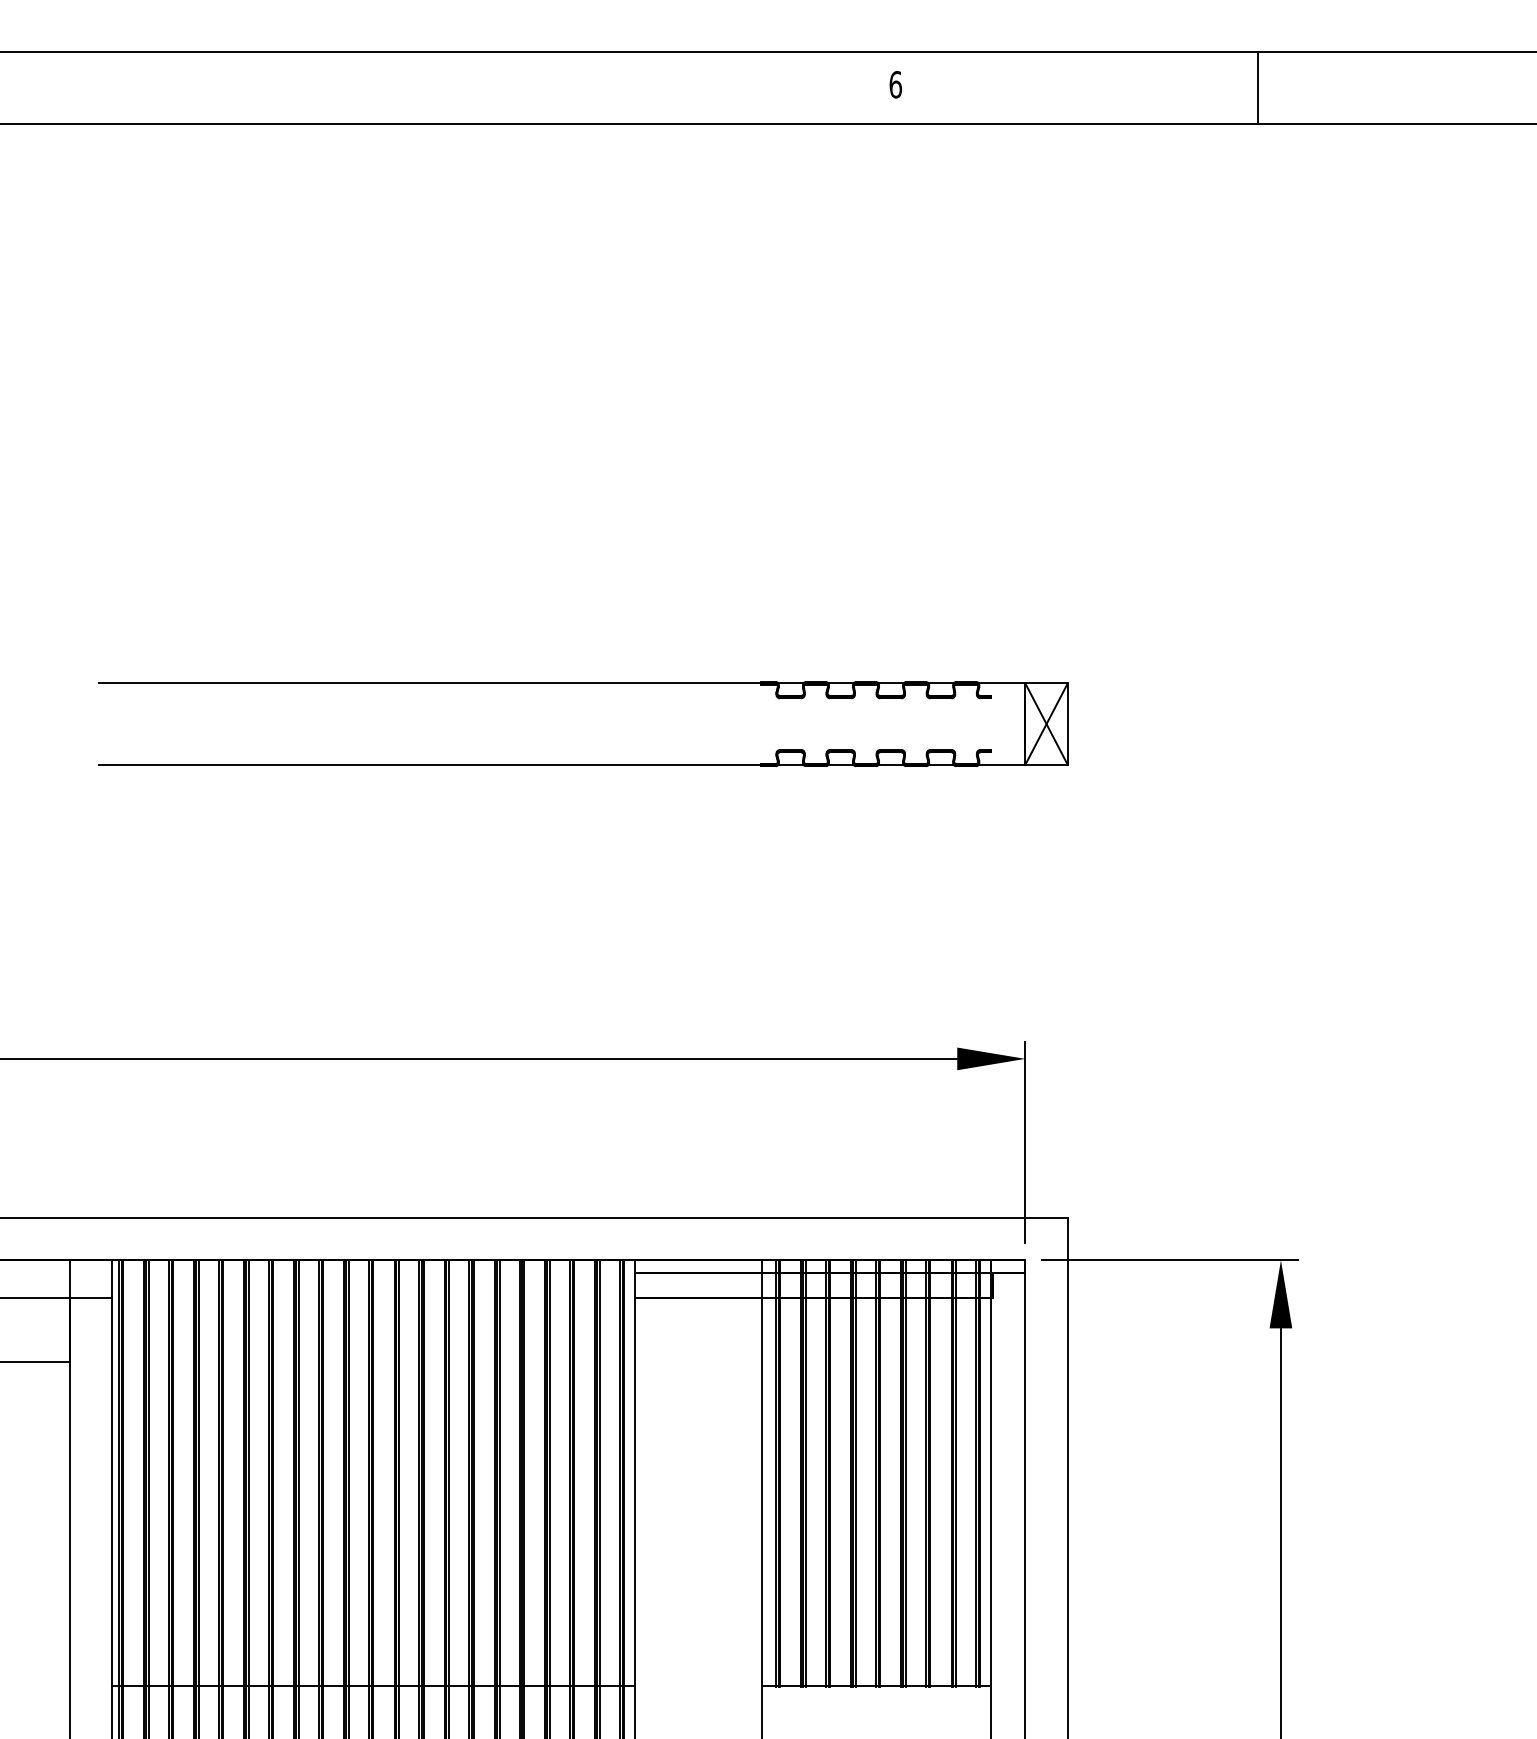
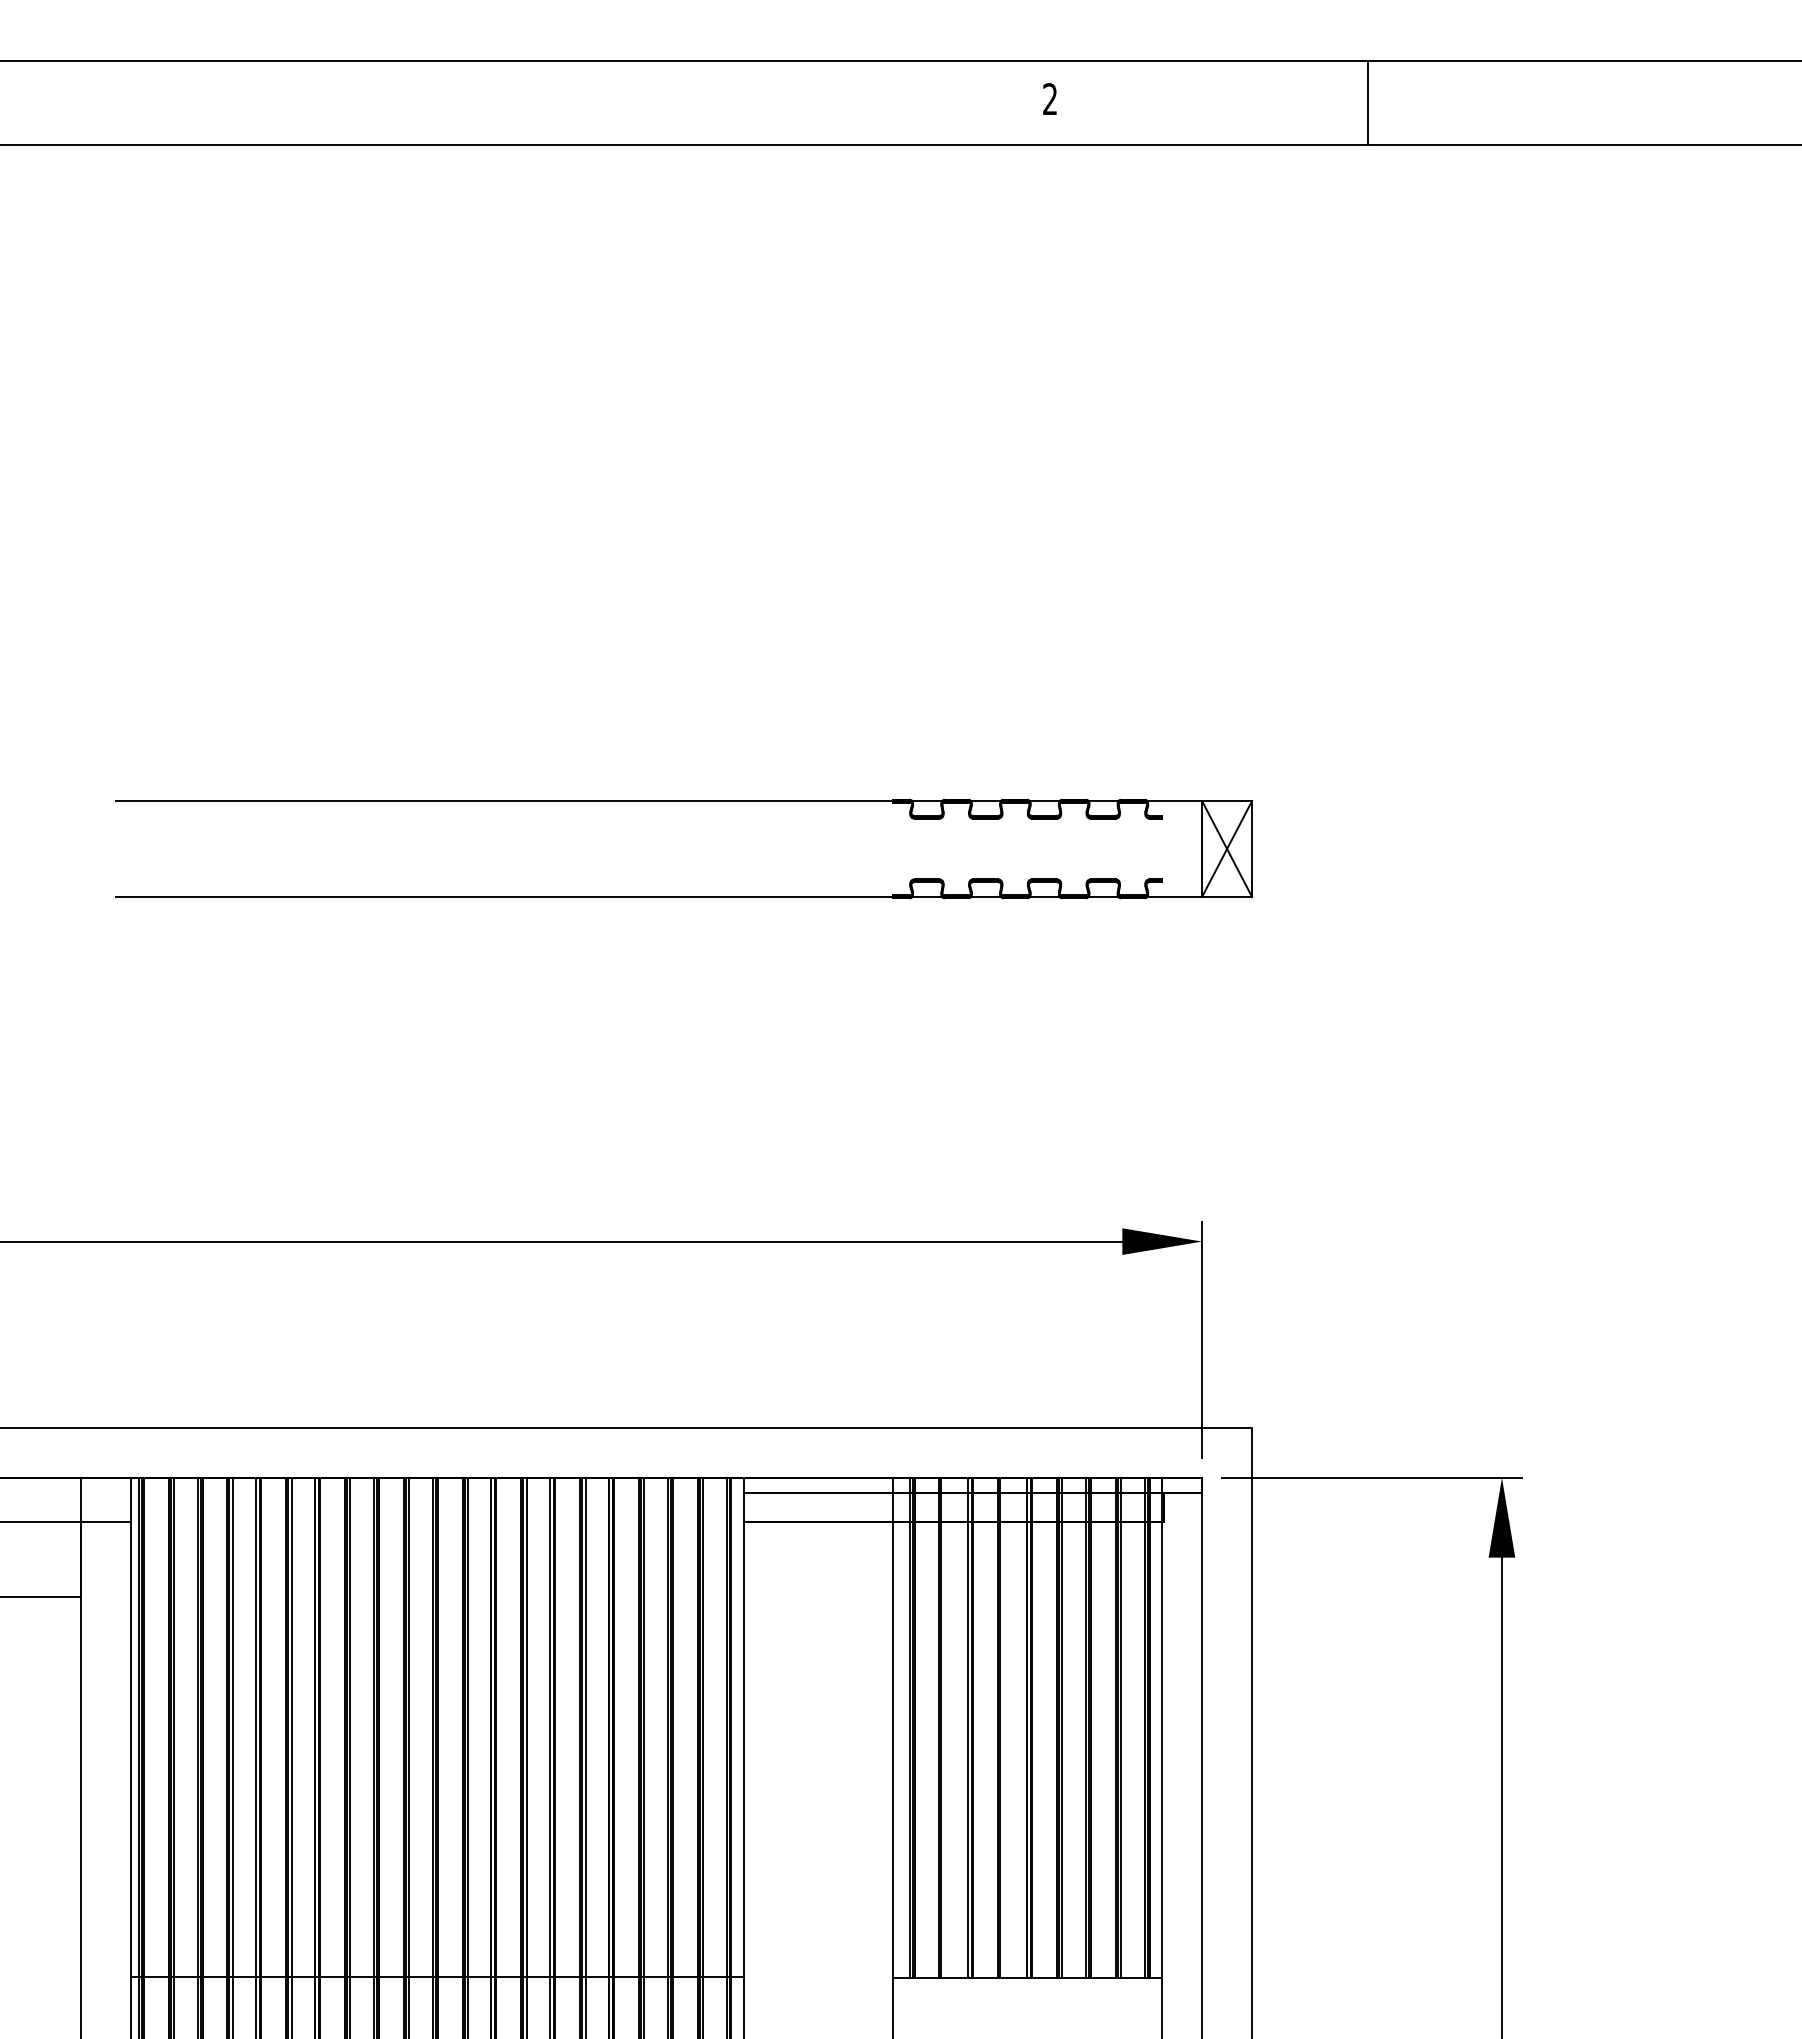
text: (895, 85) -> (1050, 99), 6 -> 2
line: (1257, 88) -> (1367, 103), moved
line: (805, 1473) -> (944, 1727), removed
line: (855, 1473) -> (1003, 1727), removed

